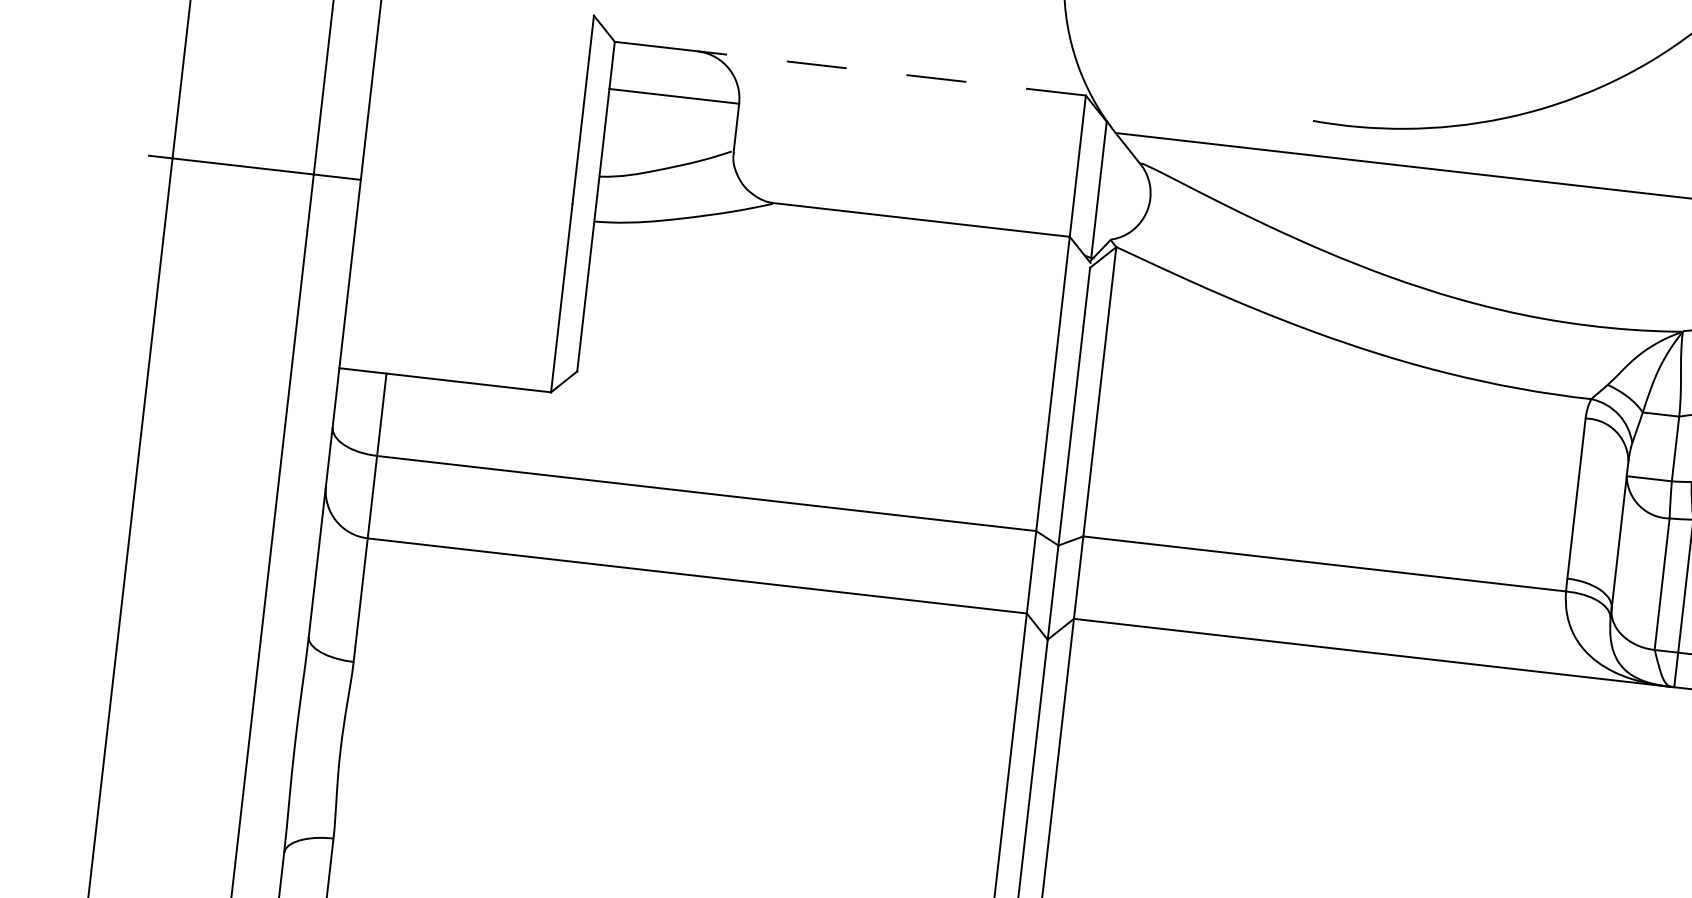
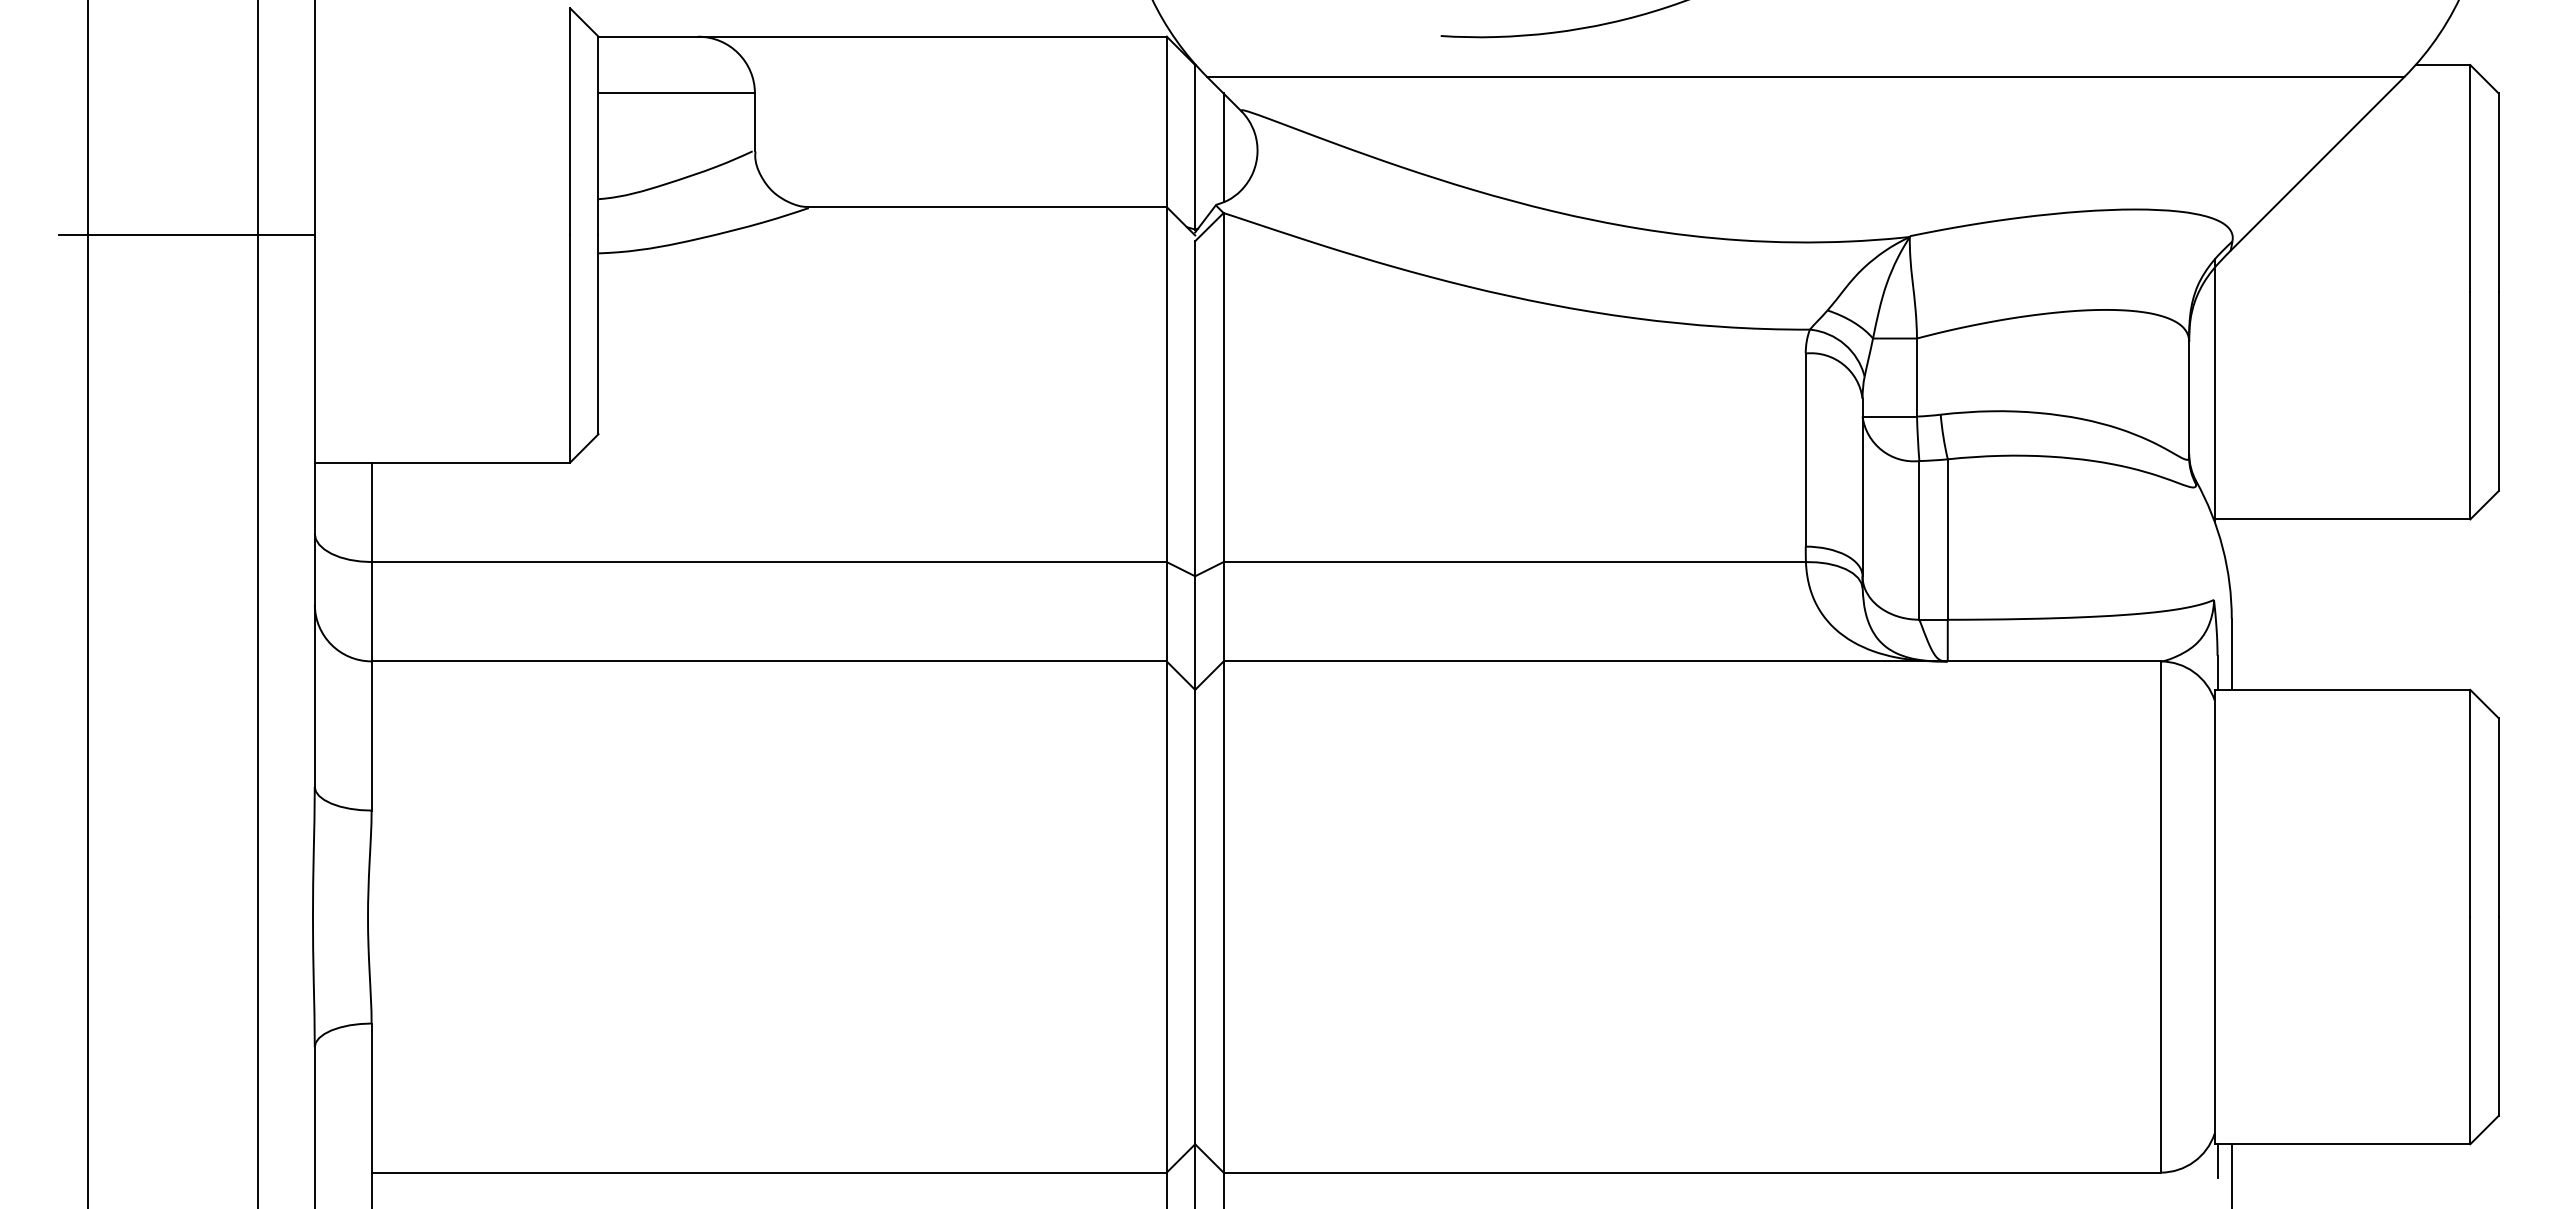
line: (890, 73) -> (931, 36), dashed -> solid
line: (1122, 192) -> (1223, 147), added

